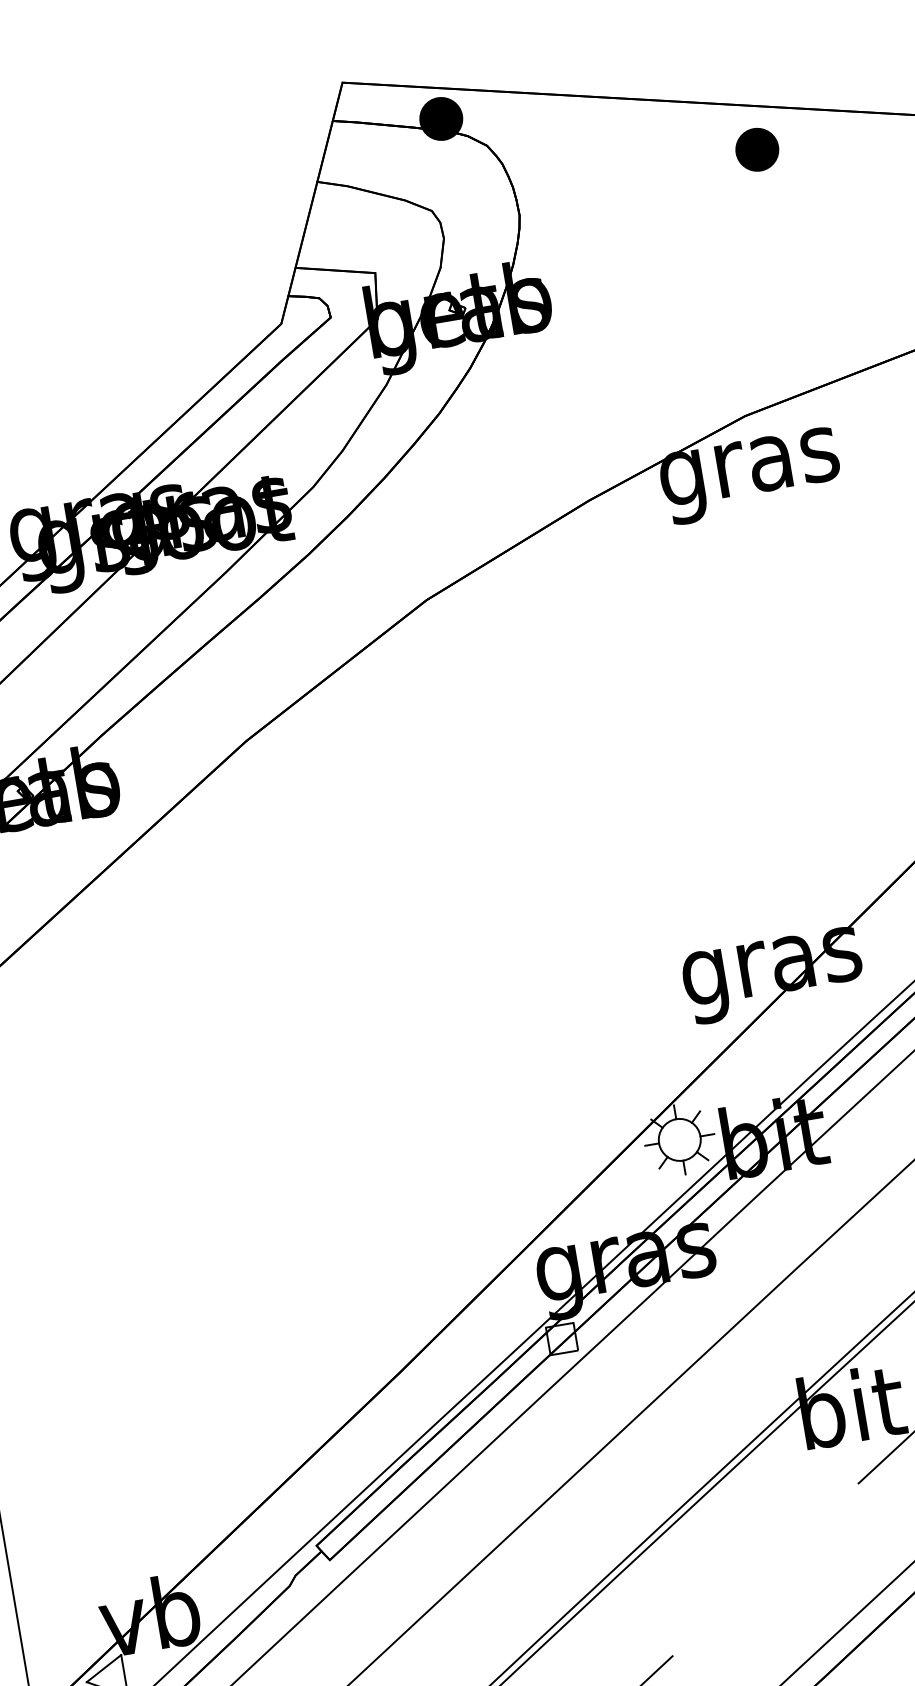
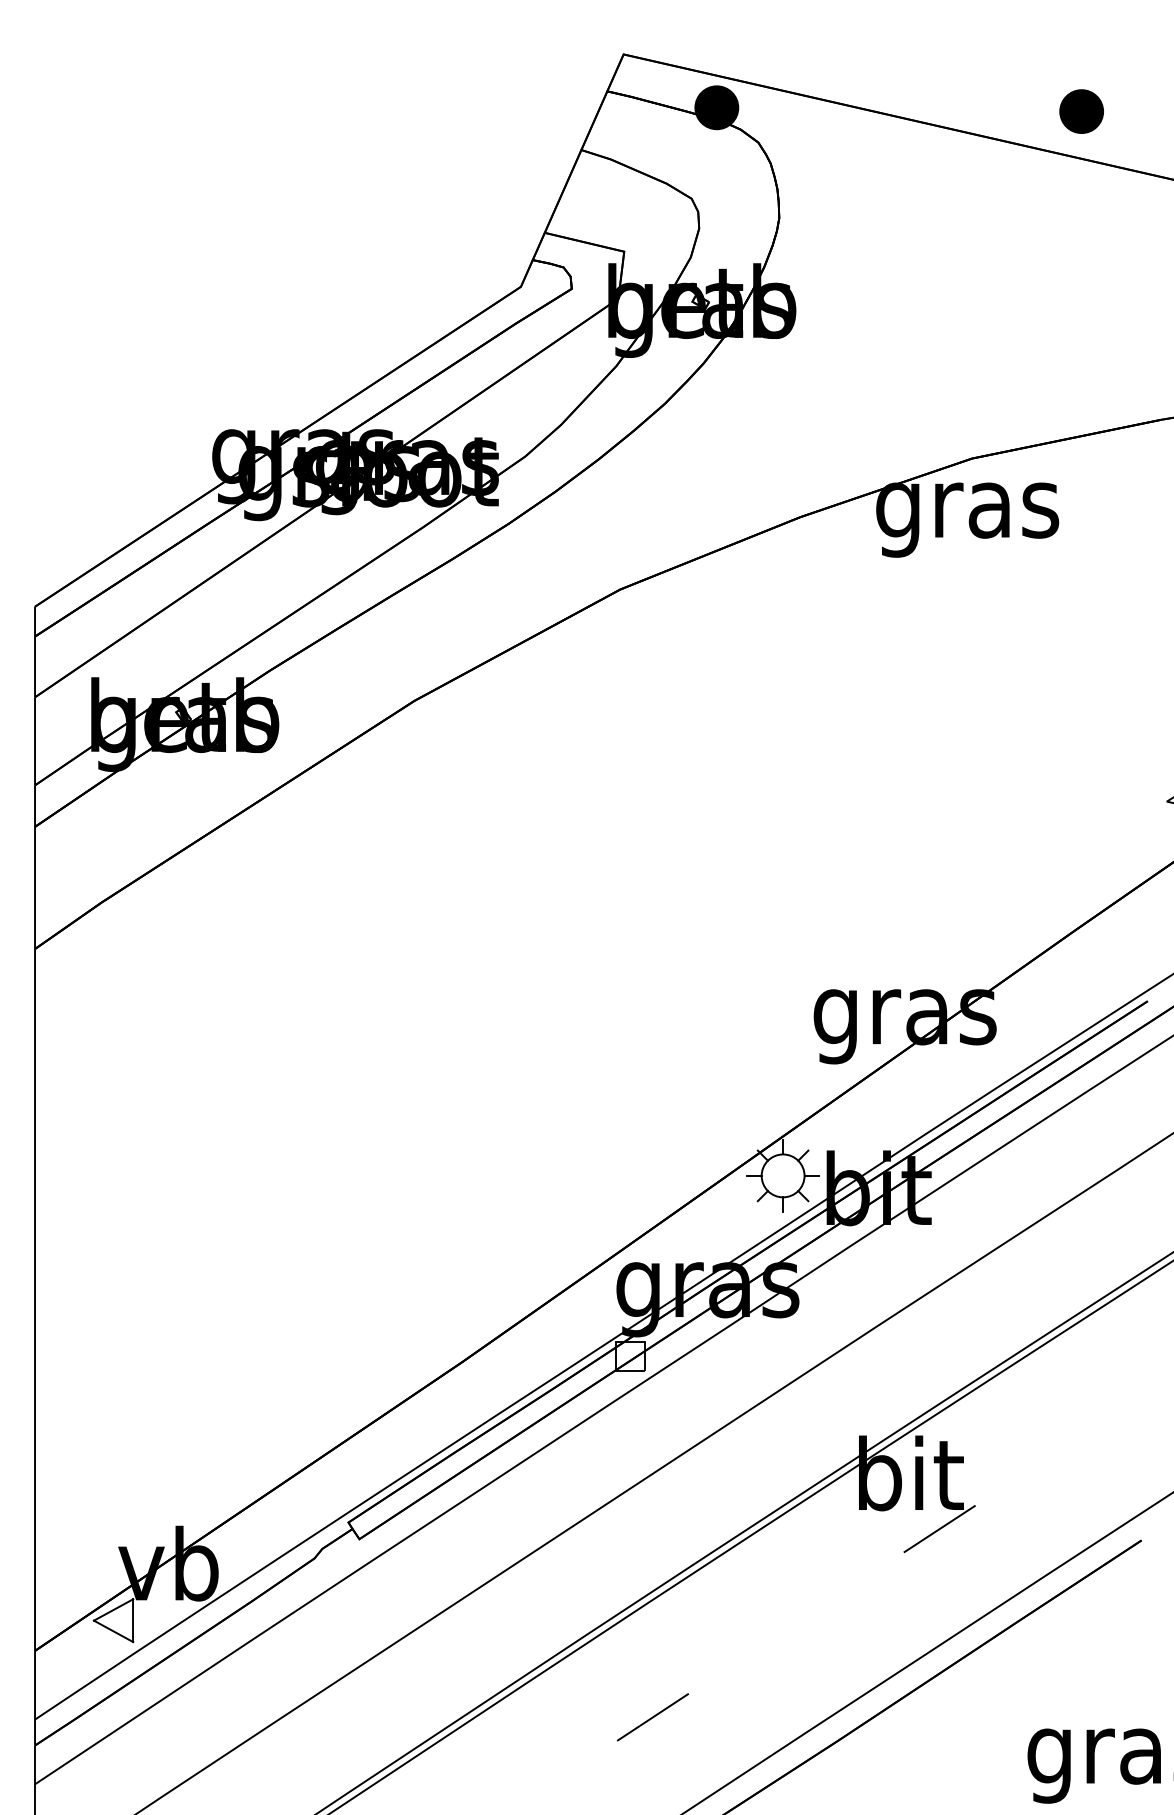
part: (757, 149) -> (1081, 111), moved

